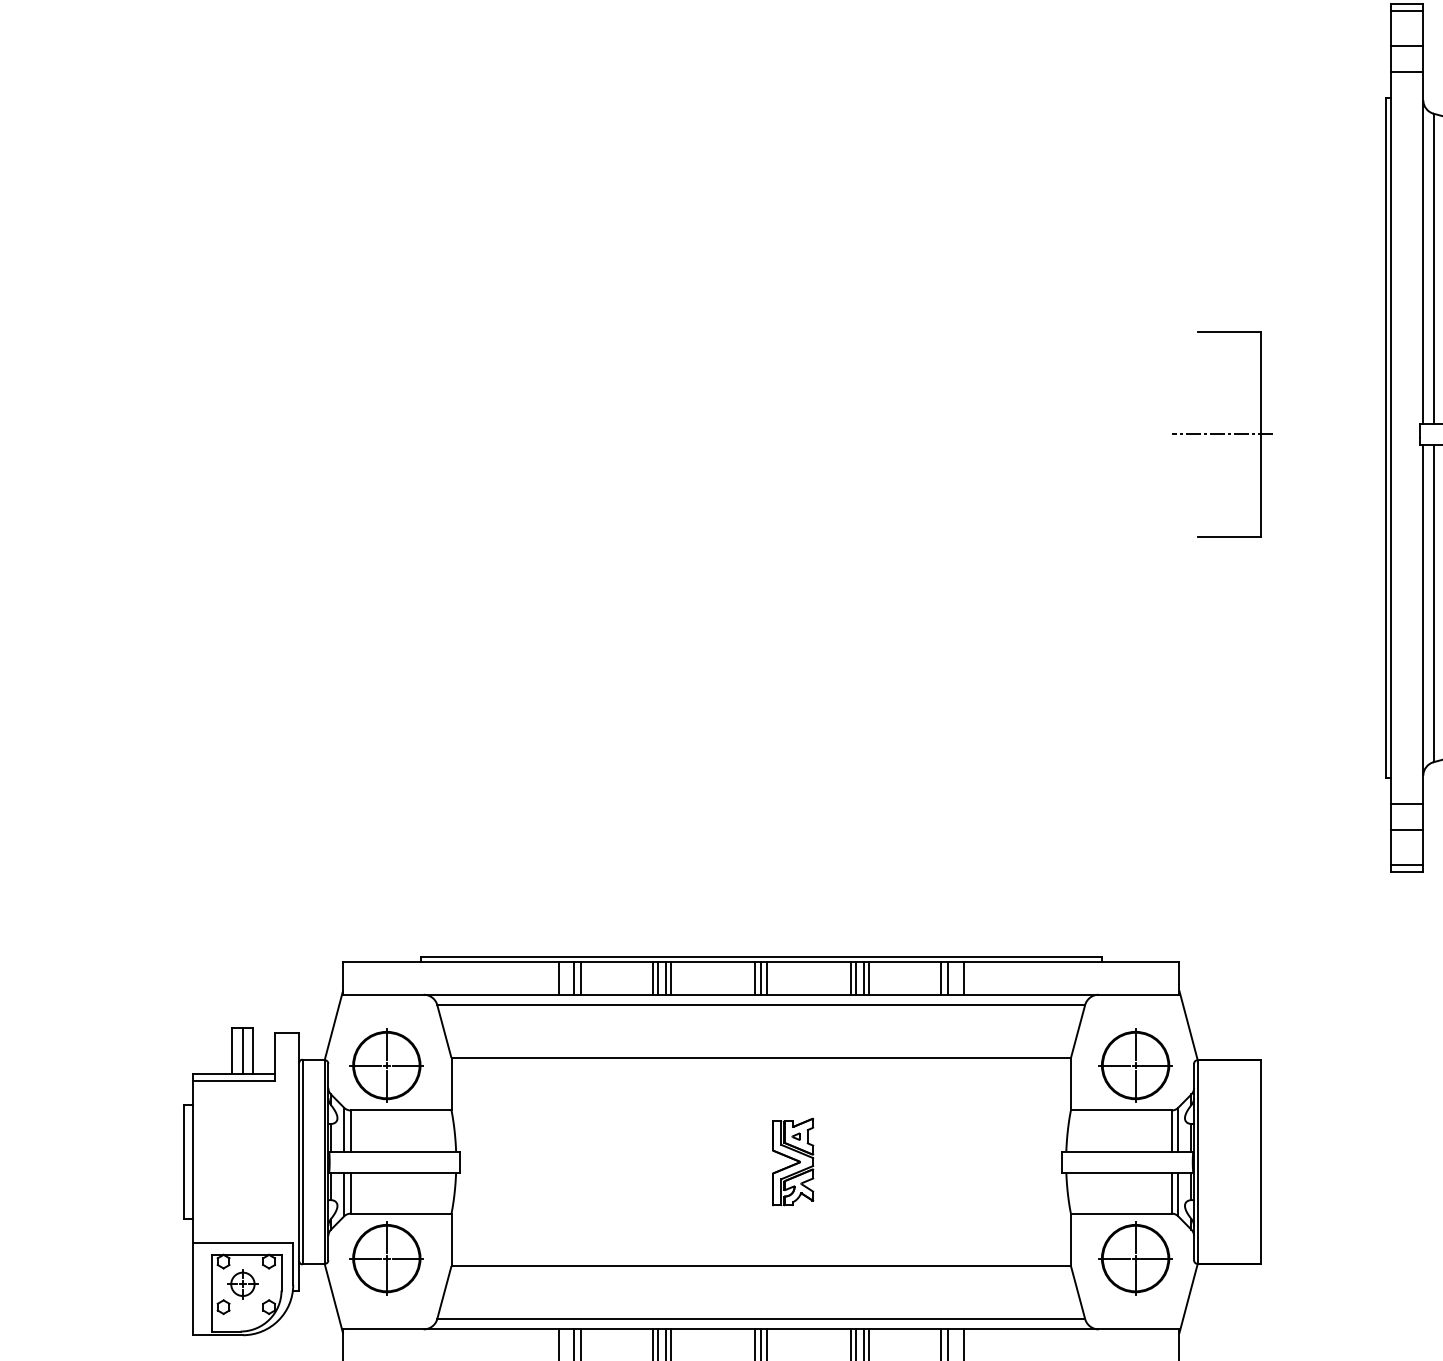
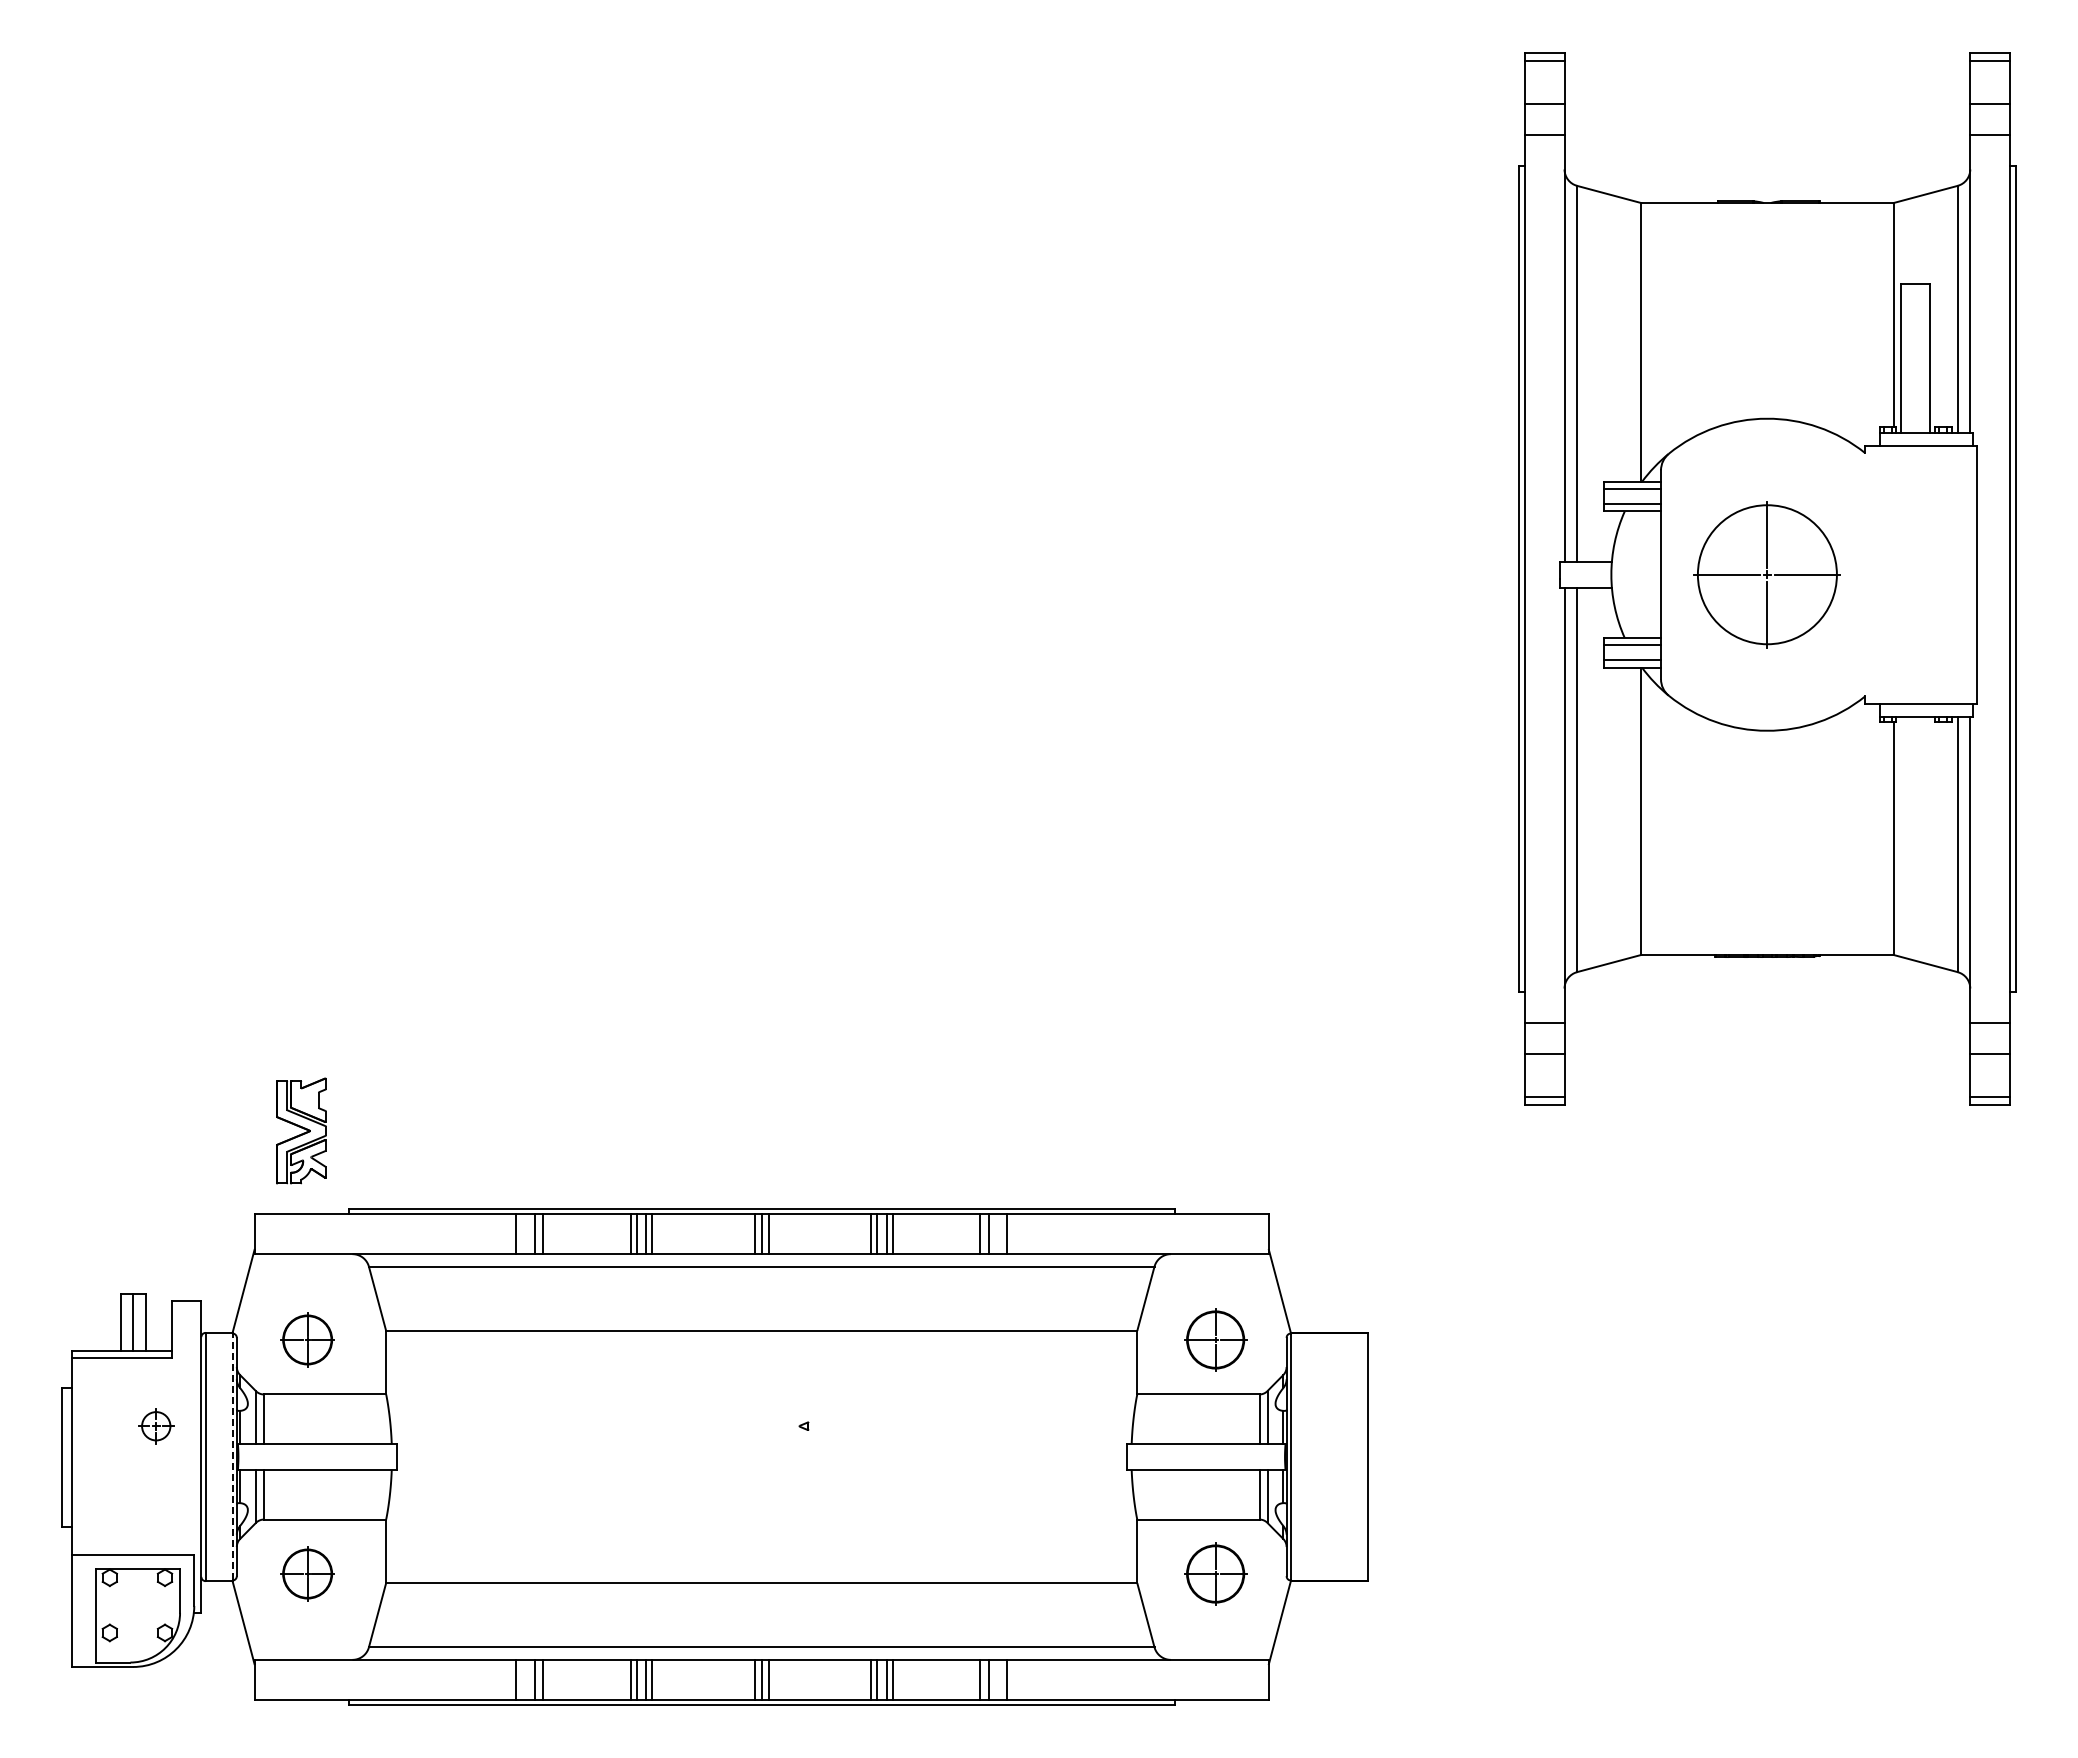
part: (1222, 434) -> (1320, 574), removed
part: (386, 1065) -> (307, 1339), size x0.6
part: (1135, 1065) -> (1215, 1339), size x0.7
line: (324, 1161) -> (232, 1456), solid -> dashed
part: (793, 1161) -> (301, 1130), moved
part: (386, 1258) -> (307, 1573), size x0.6
part: (1135, 1258) -> (1215, 1573), size x0.7
part: (243, 1284) -> (156, 1426), moved

